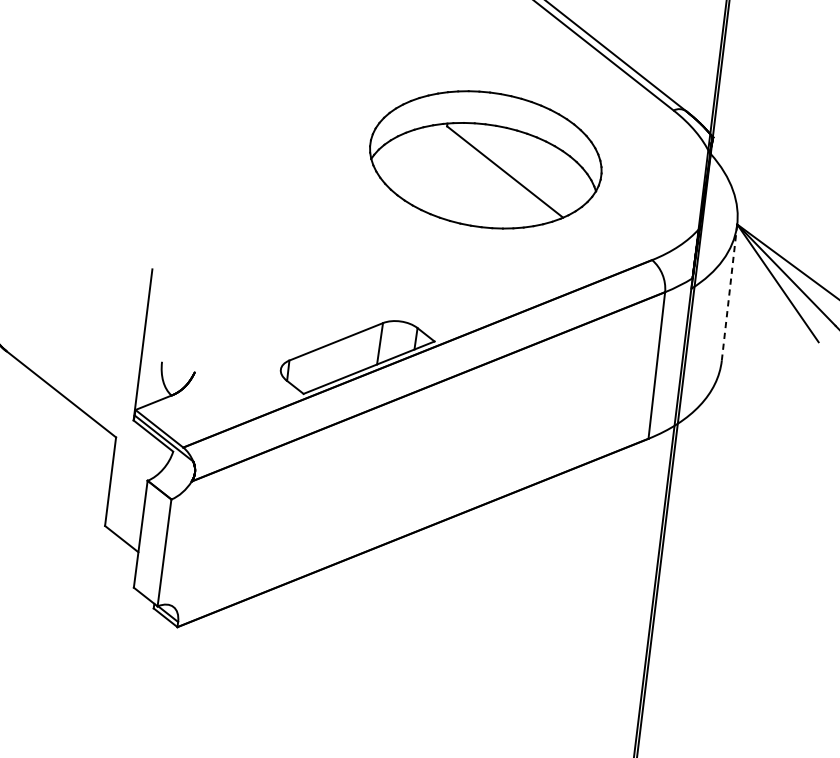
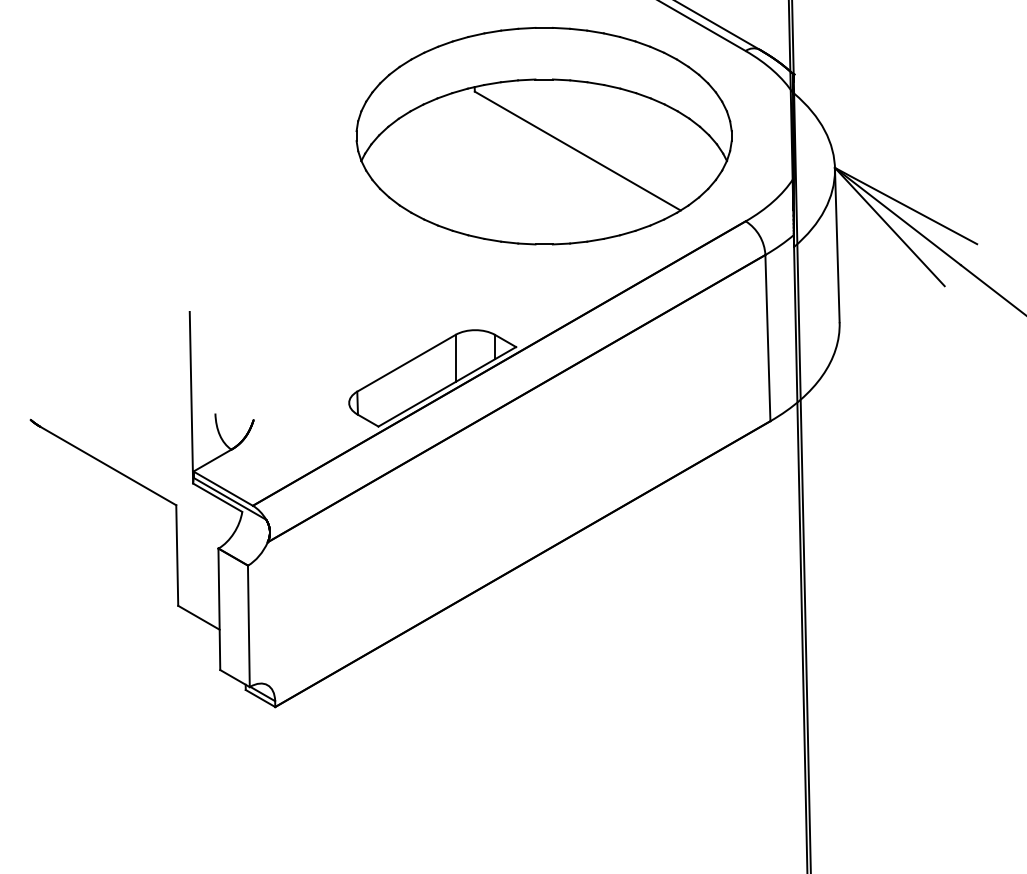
part: (485, 160) -> (543, 136), size x1.43
line: (729, 292) -> (837, 244), dashed -> solid

